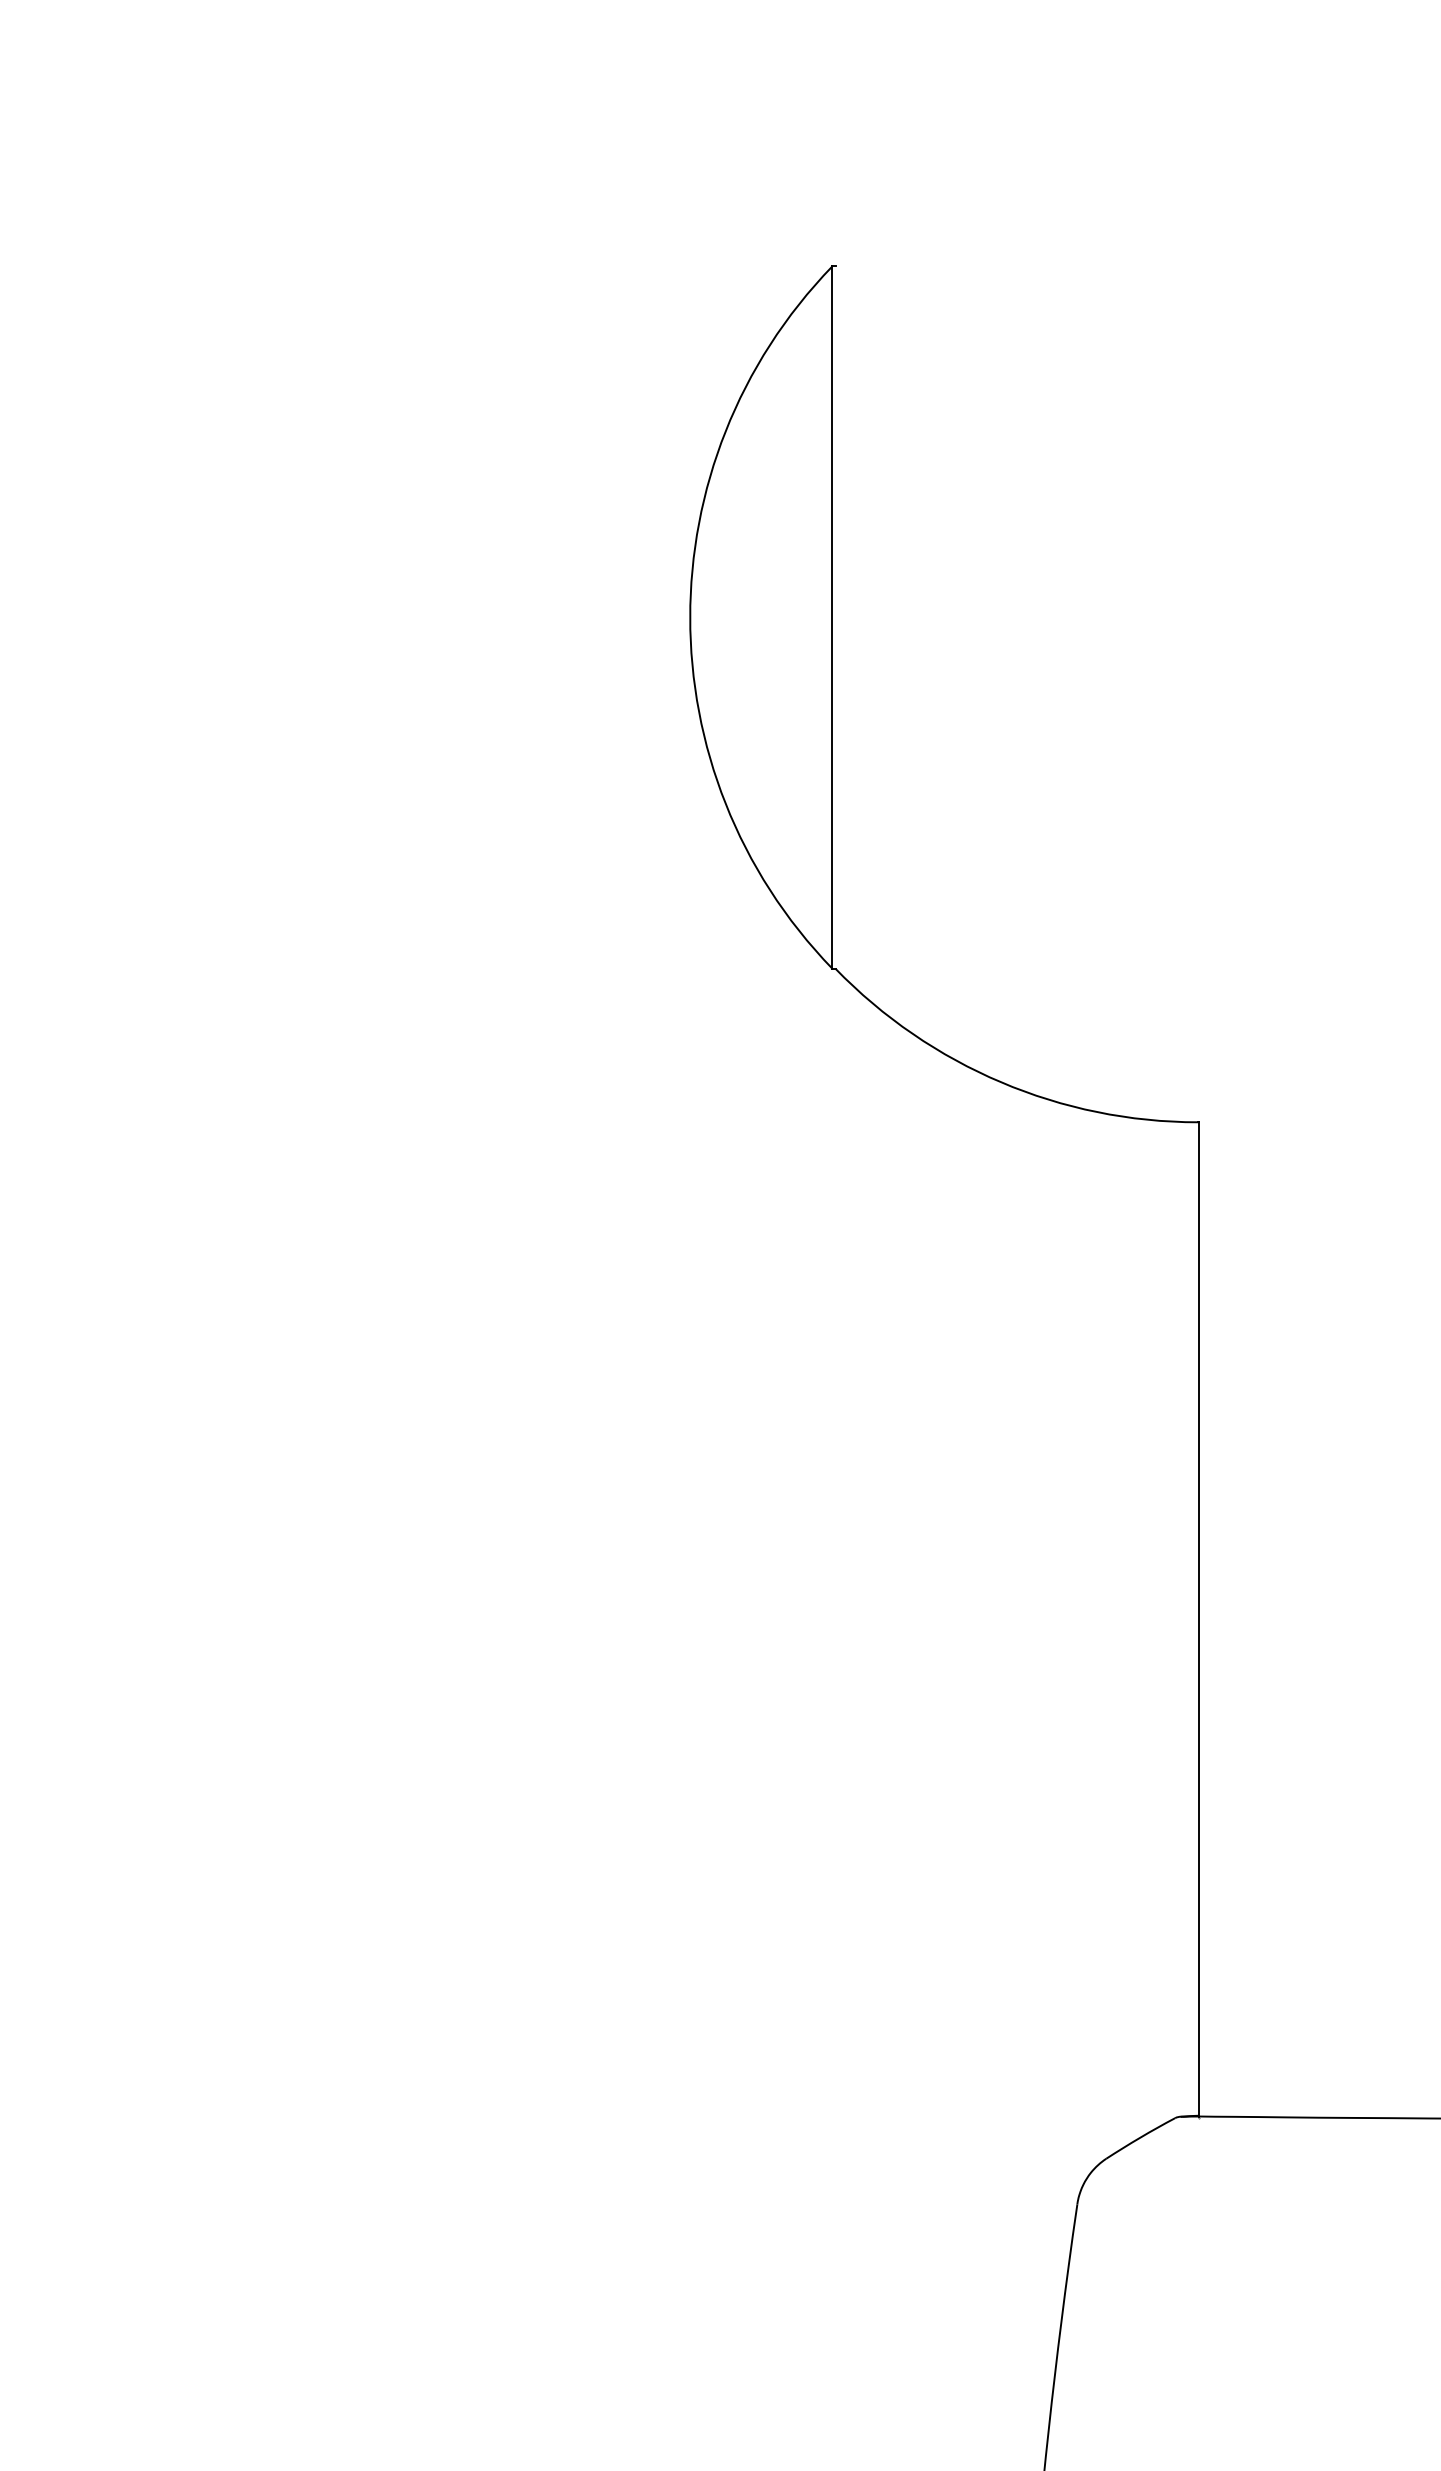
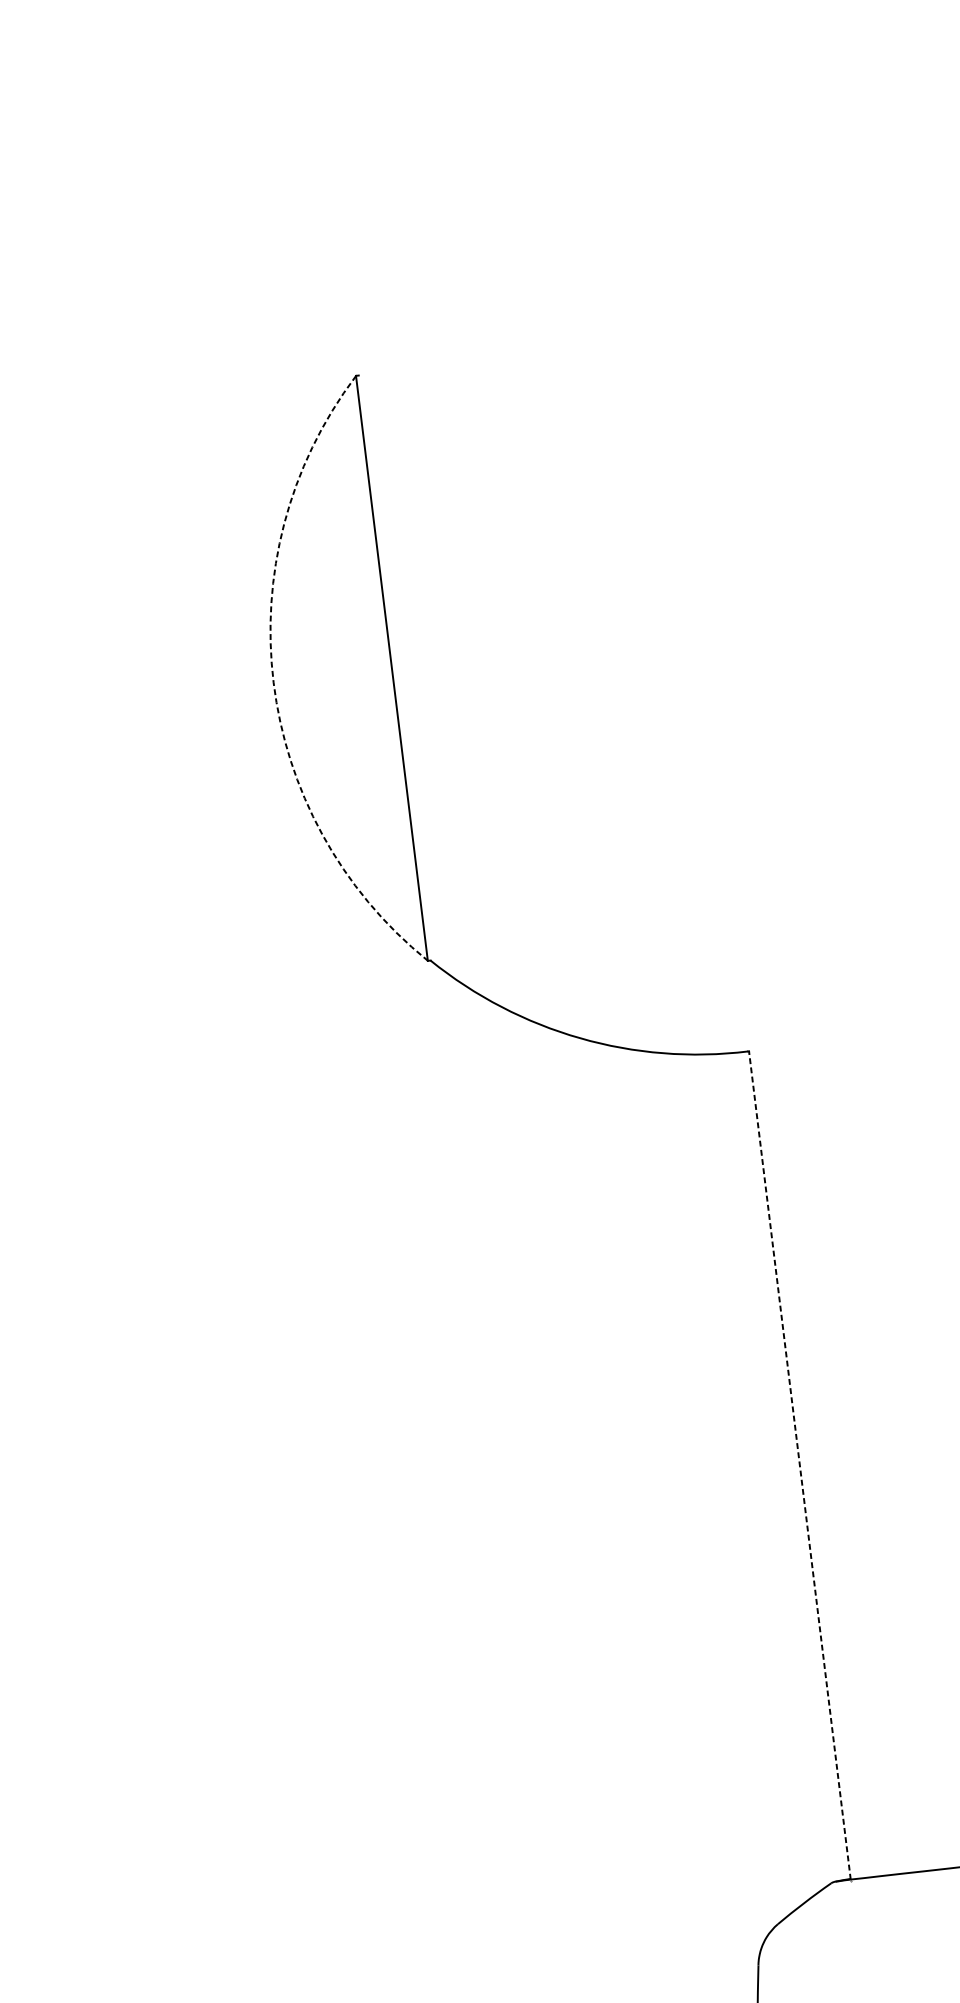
arc: (690, 617) -> (273, 682), solid -> dashed
line: (1198, 1618) -> (799, 1464), solid -> dashed

